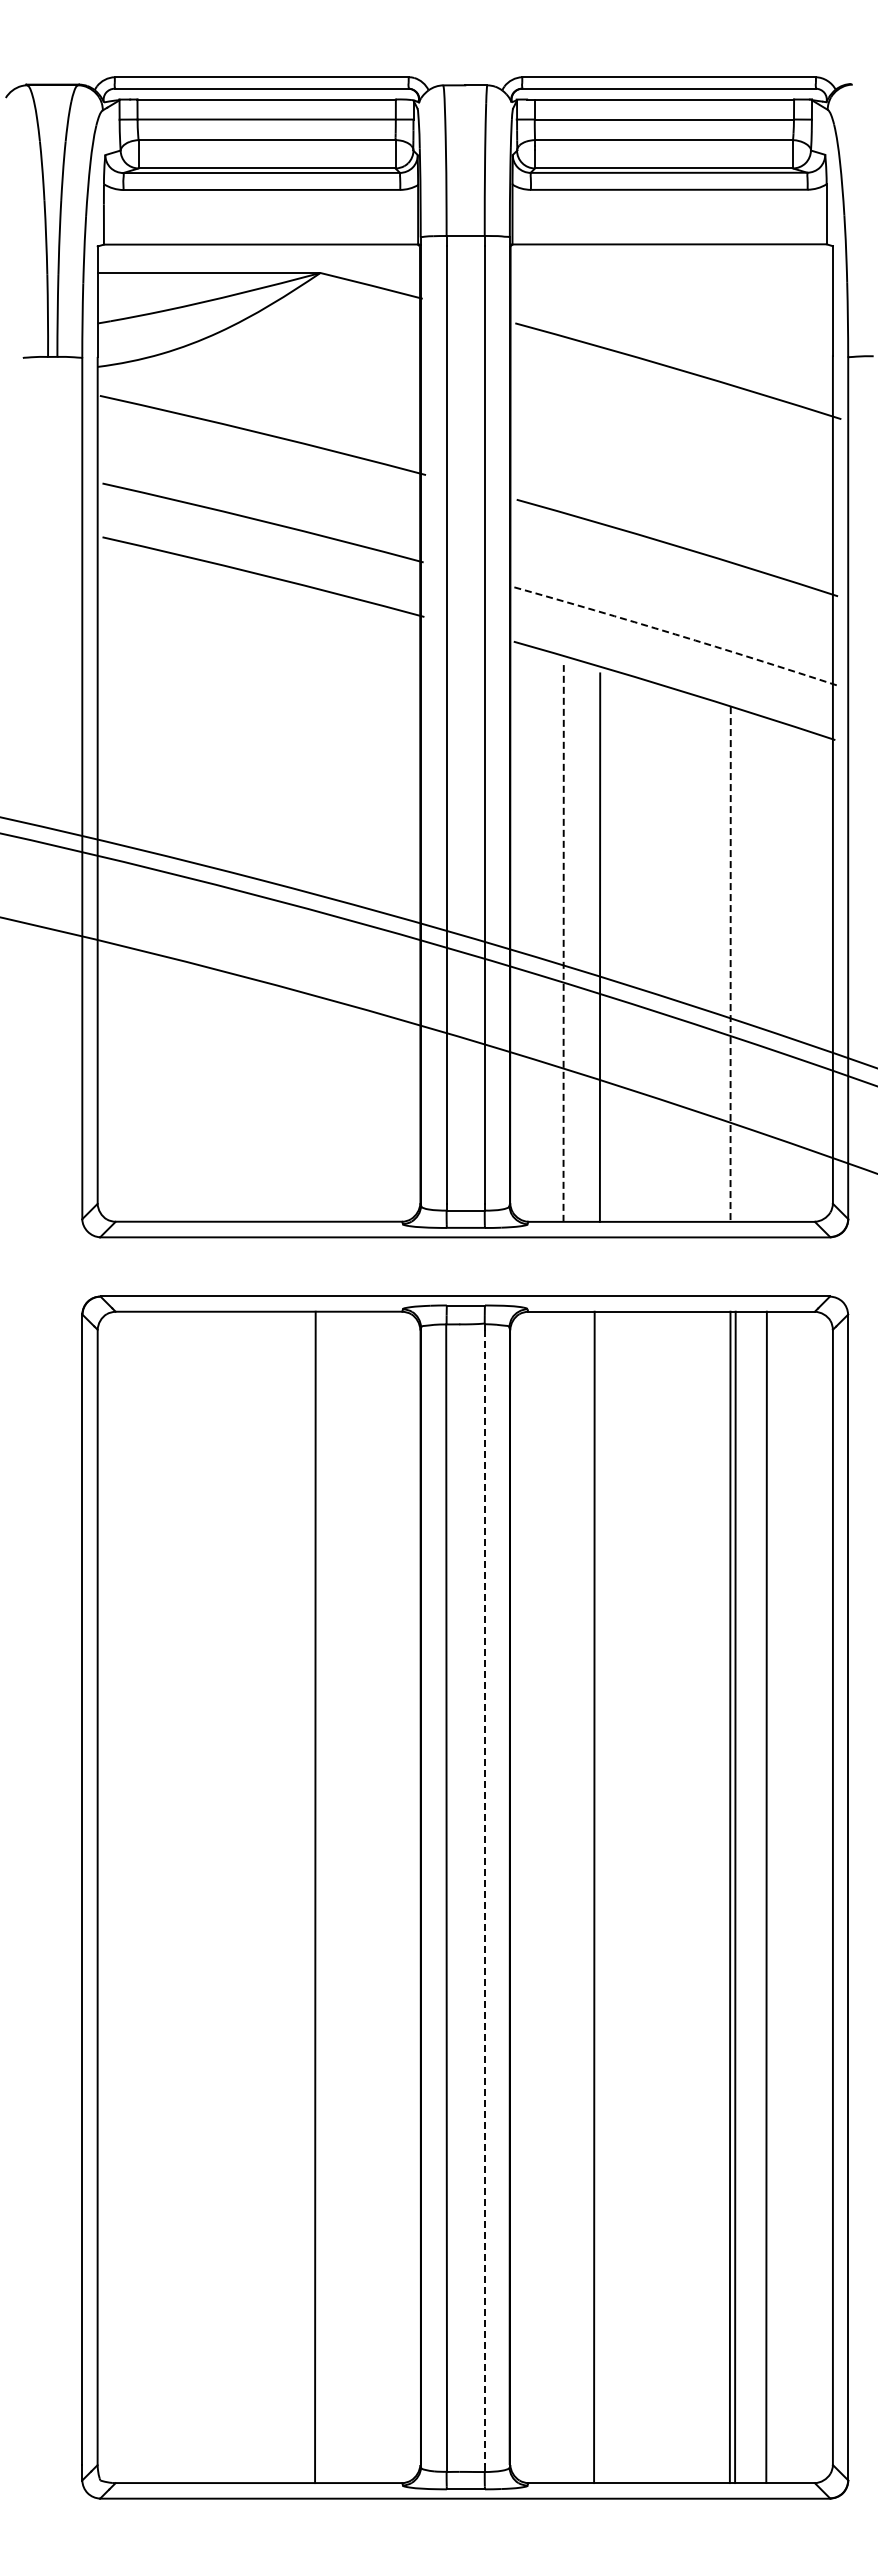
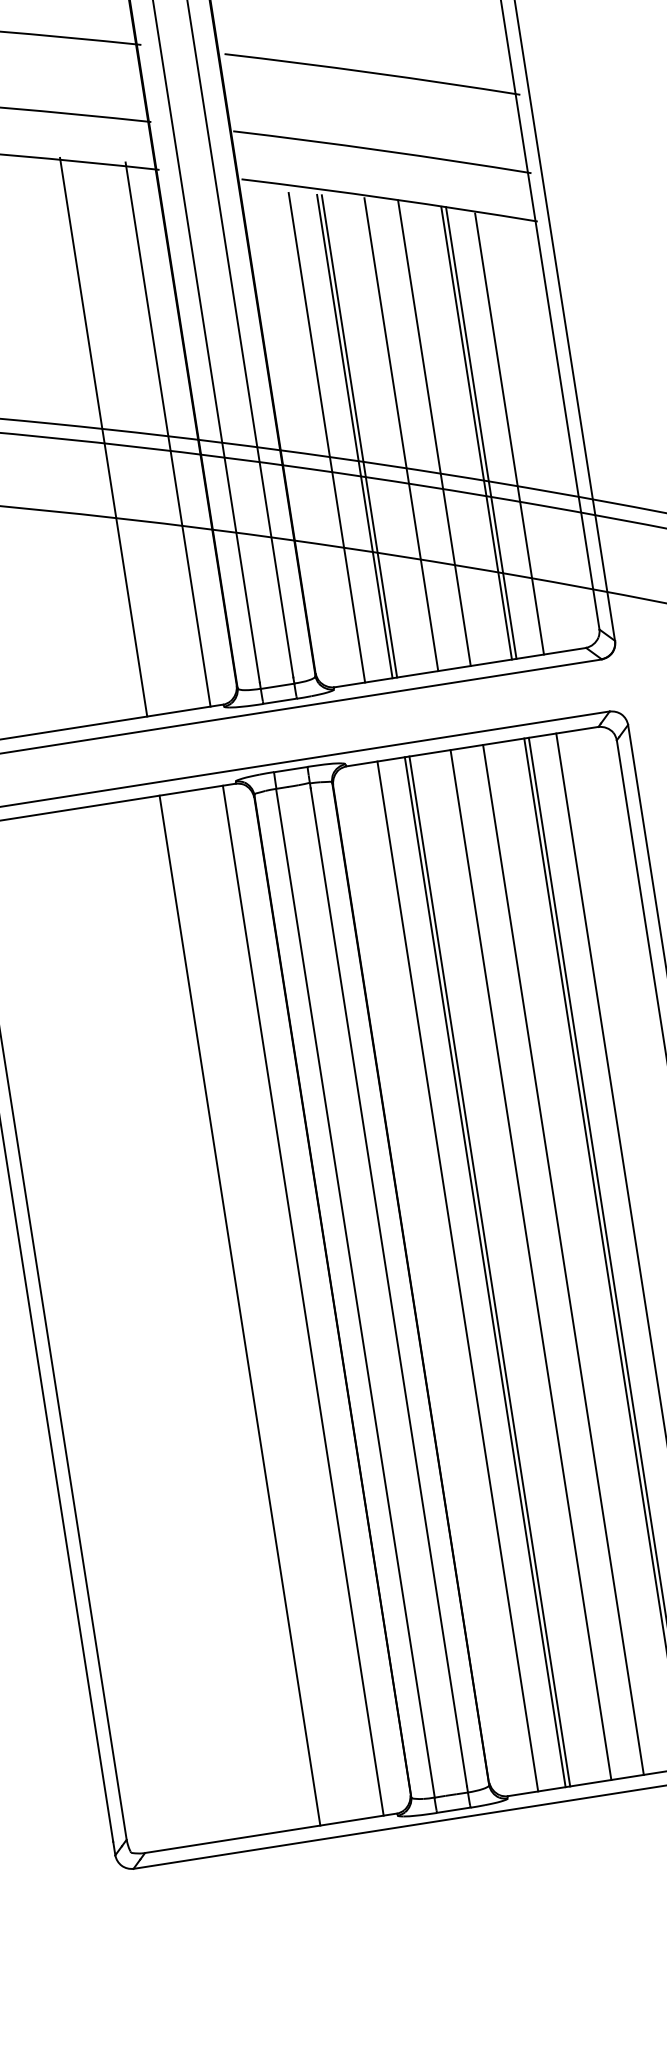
arc: (675, 634) -> (382, 150), dashed -> solid
line: (315, 903) -> (103, 436), added
line: (387, 911) -> (167, 433), added
line: (563, 942) -> (326, 436), dashed -> solid
line: (594, 946) -> (354, 436), added
line: (646, 952) -> (400, 434), added
line: (683, 956) -> (434, 432), added
line: (730, 964) -> (476, 433), dashed -> solid
line: (735, 964) -> (480, 432), added
line: (766, 970) -> (508, 433), added
line: (387, 1897) -> (303, 1300), added
line: (484, 1897) -> (388, 1287), dashed -> solid
line: (562, 1897) -> (457, 1276), added
line: (599, 1897) -> (489, 1271), added
line: (646, 1897) -> (531, 1265), added
line: (683, 1897) -> (563, 1260), added

